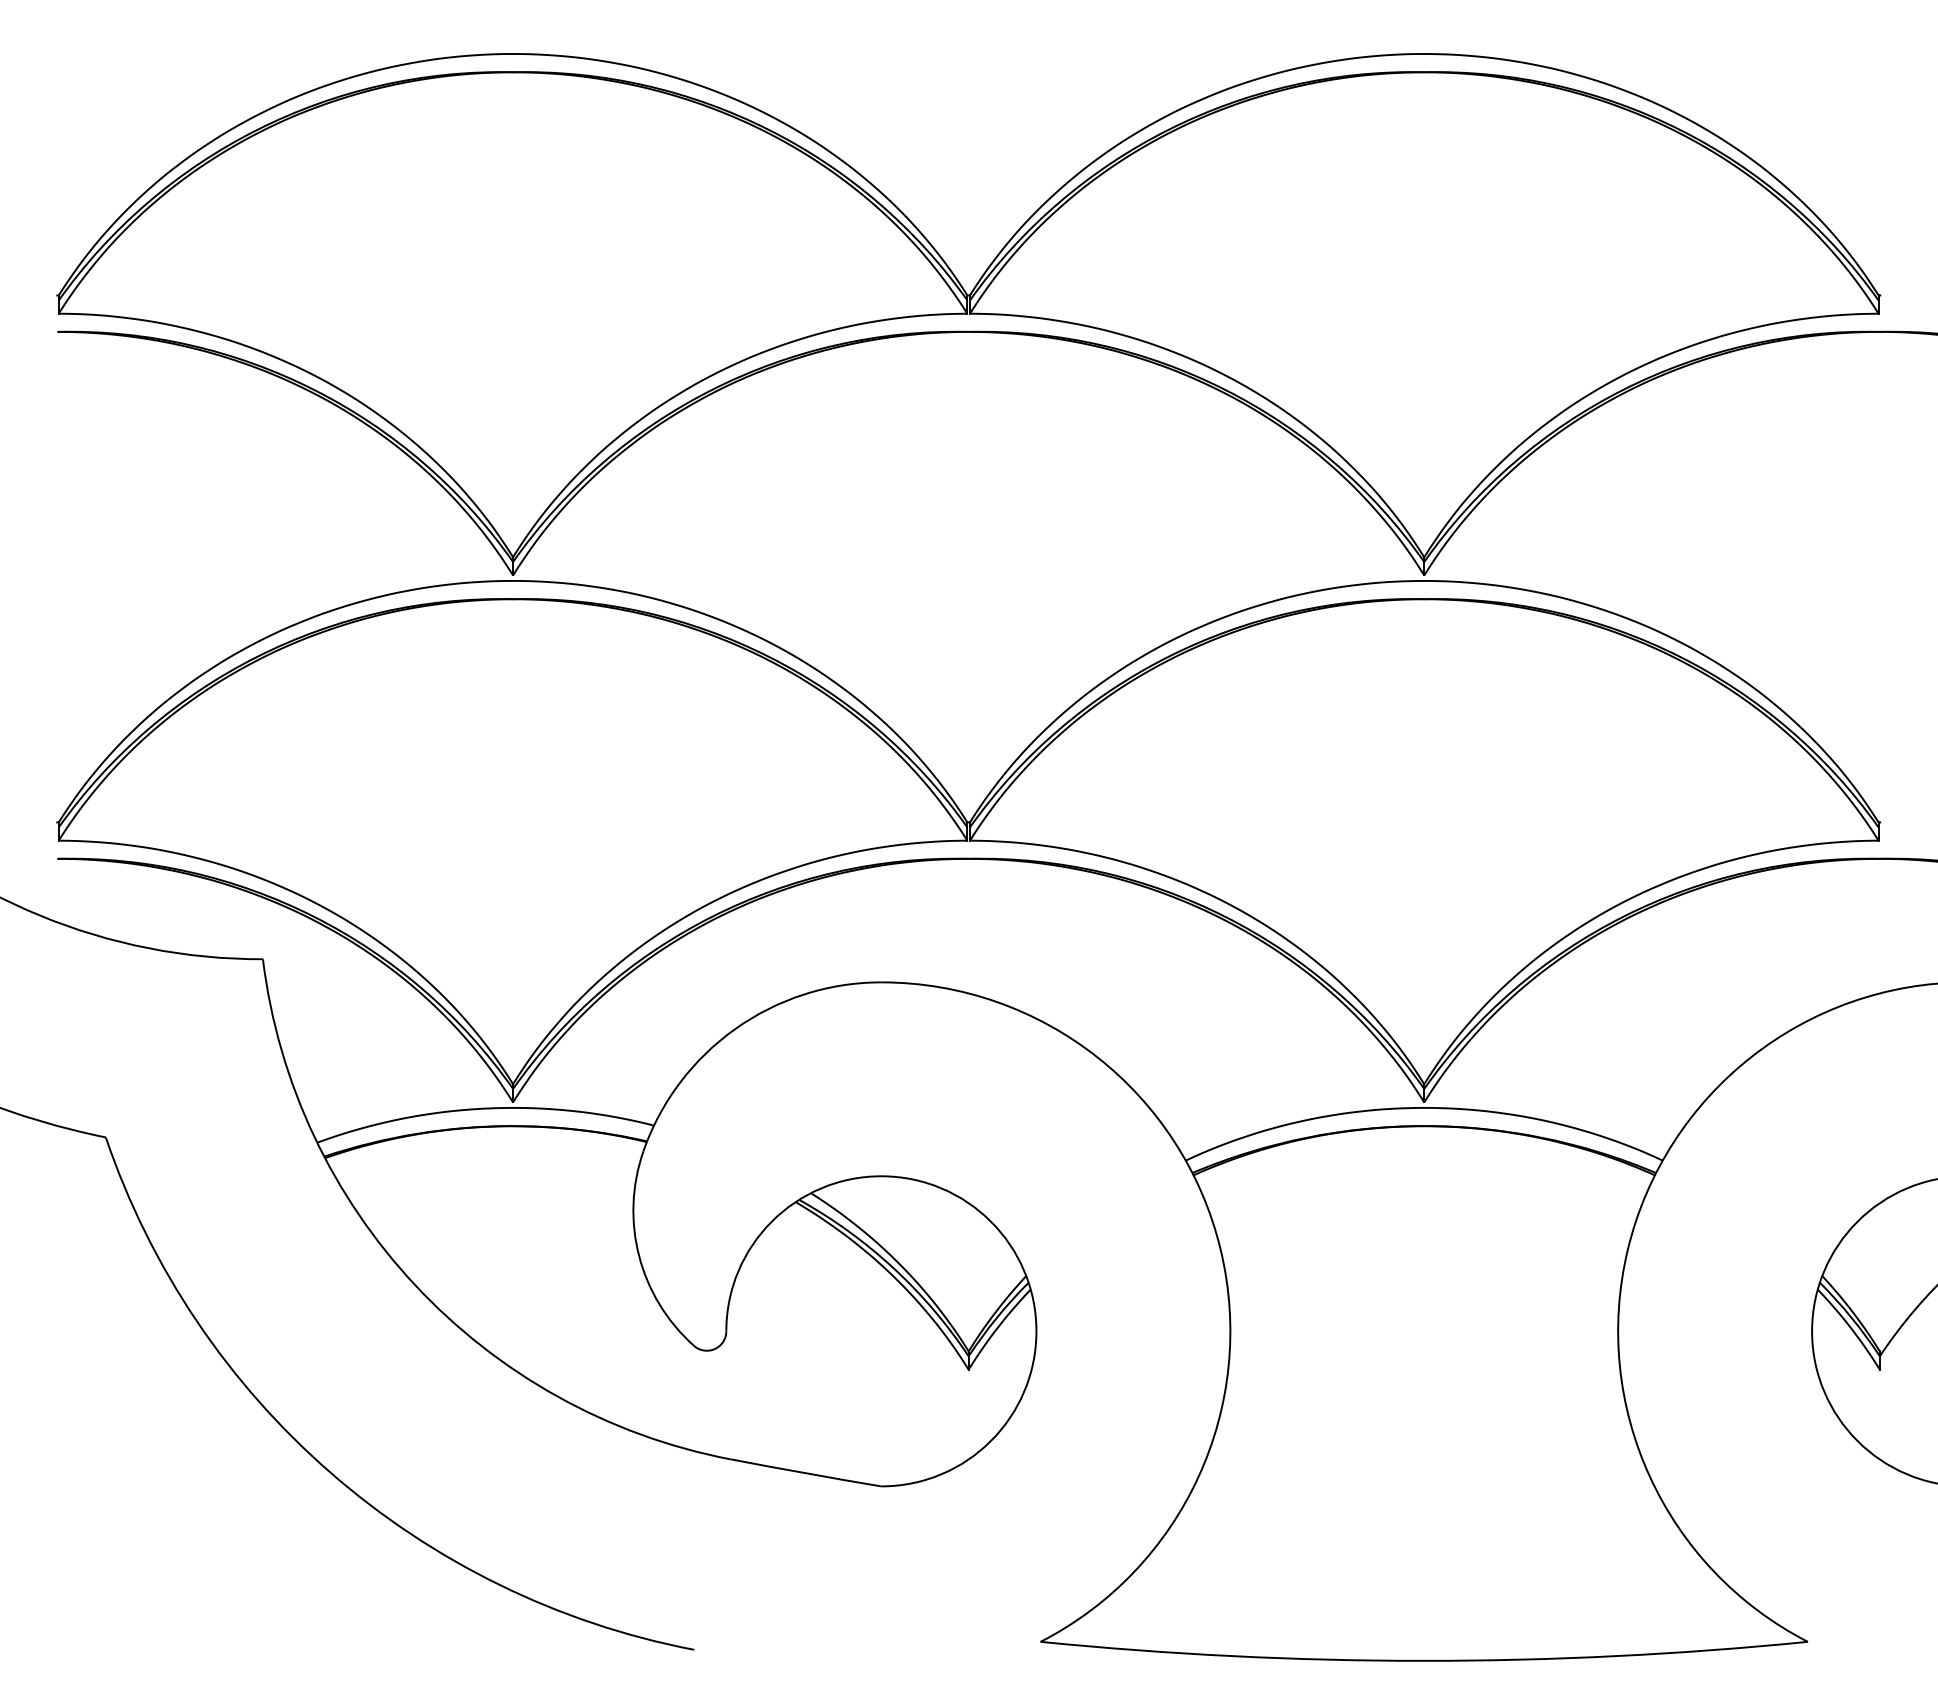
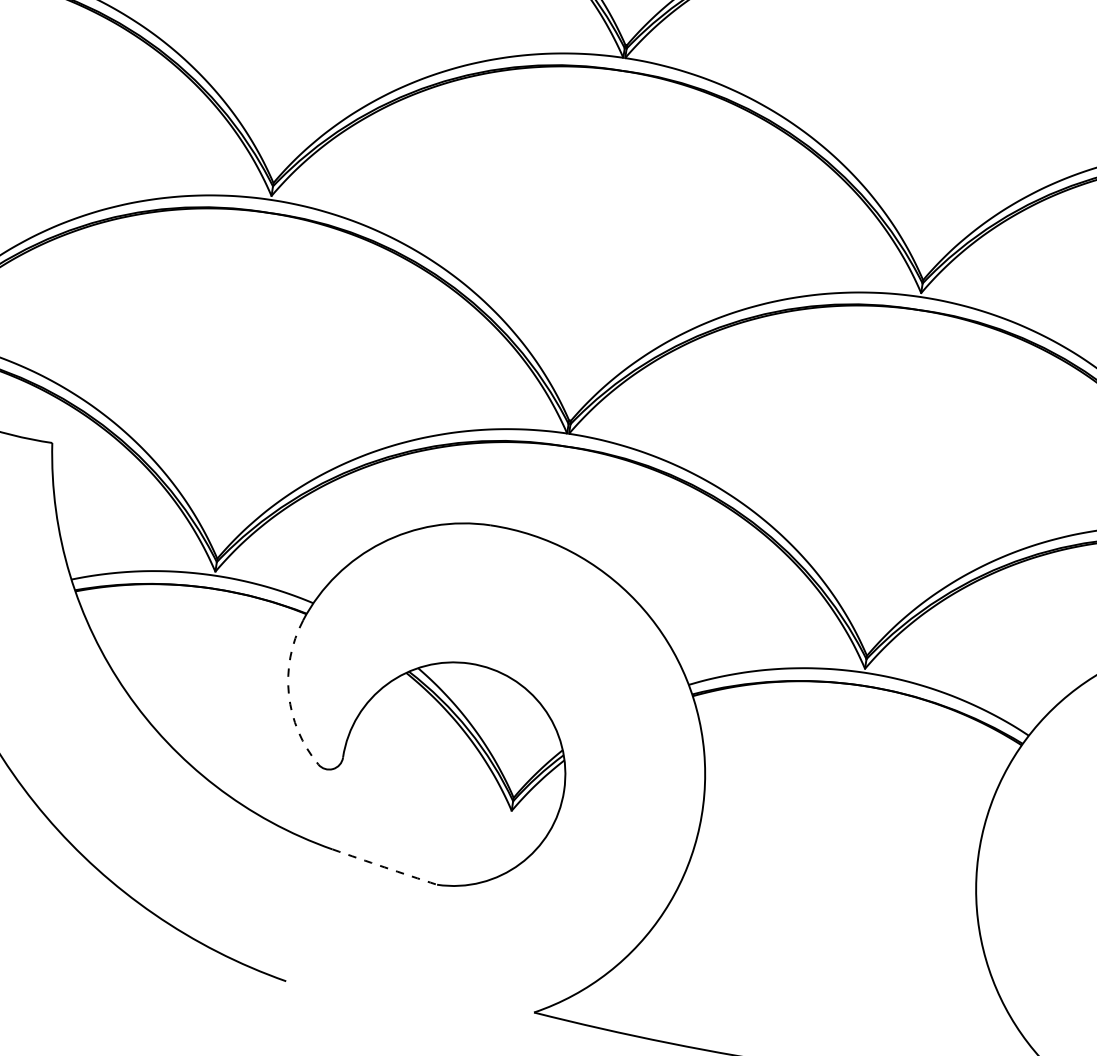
arc: (639, 1256) -> (289, 695), solid -> dashed
arc: (806, 1473) -> (385, 867), solid -> dashed

